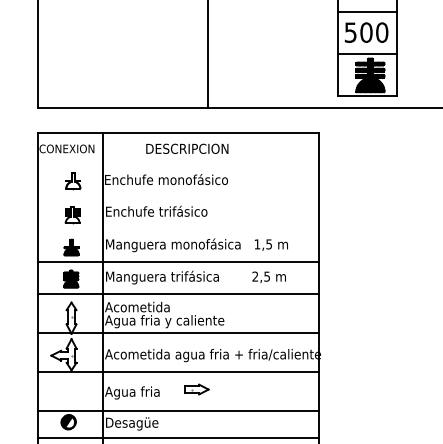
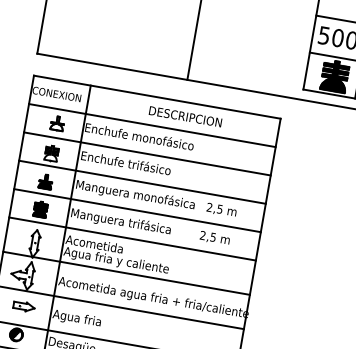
text: (187, 148) -> (185, 116), moved
line: (178, 164) -> (152, 125), added
line: (178, 197) -> (147, 154), added
line: (178, 229) -> (142, 182), added
text: (256, 244) -> (208, 207), 1,5 -> 2,5
part: (196, 389) -> (23, 306), moved

